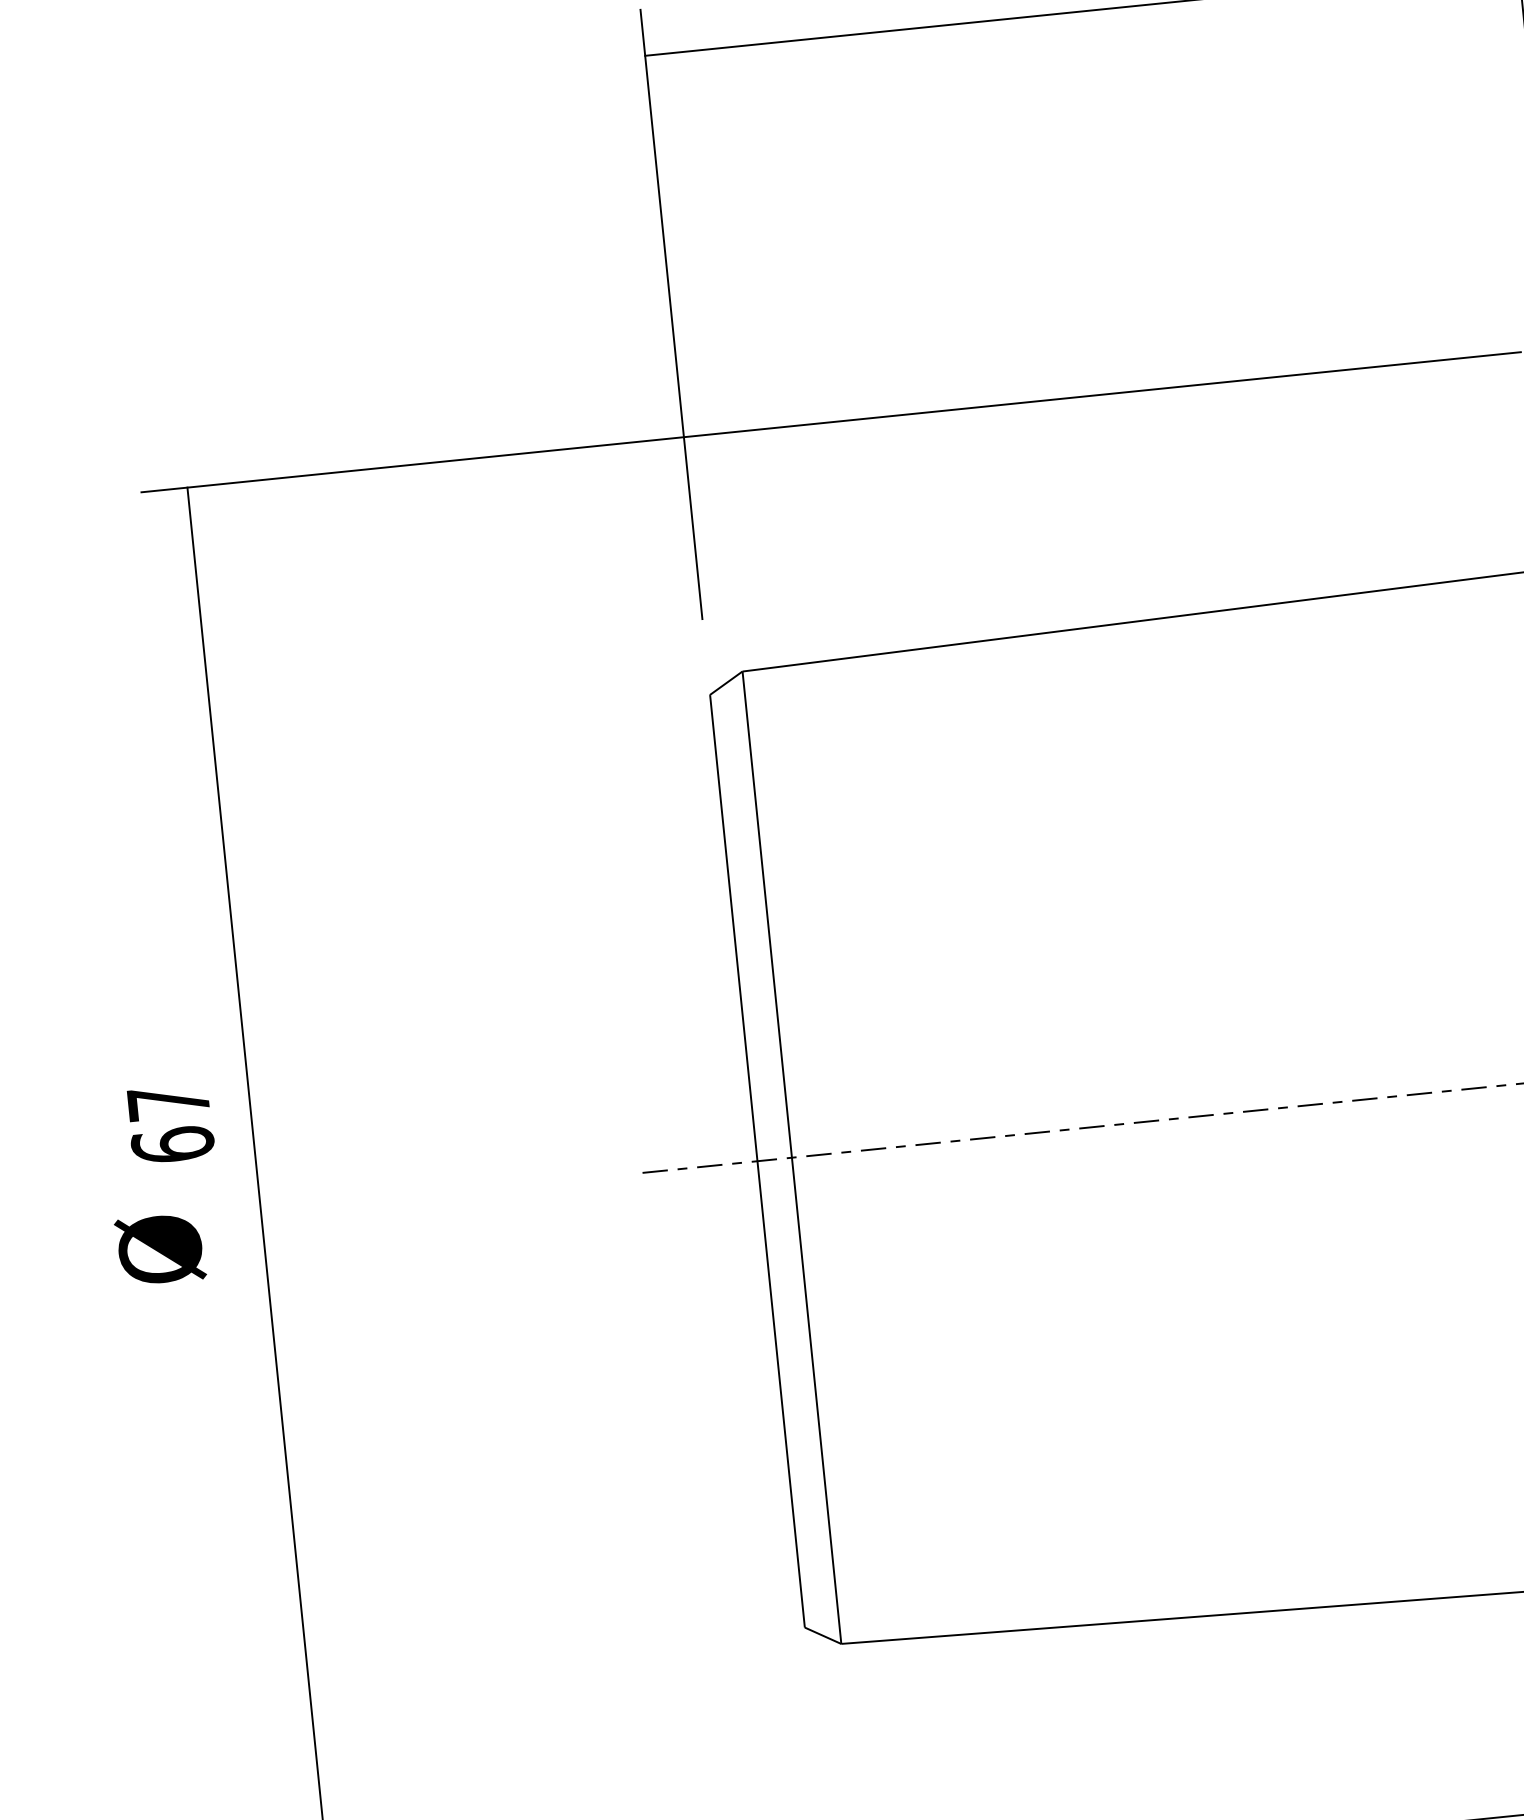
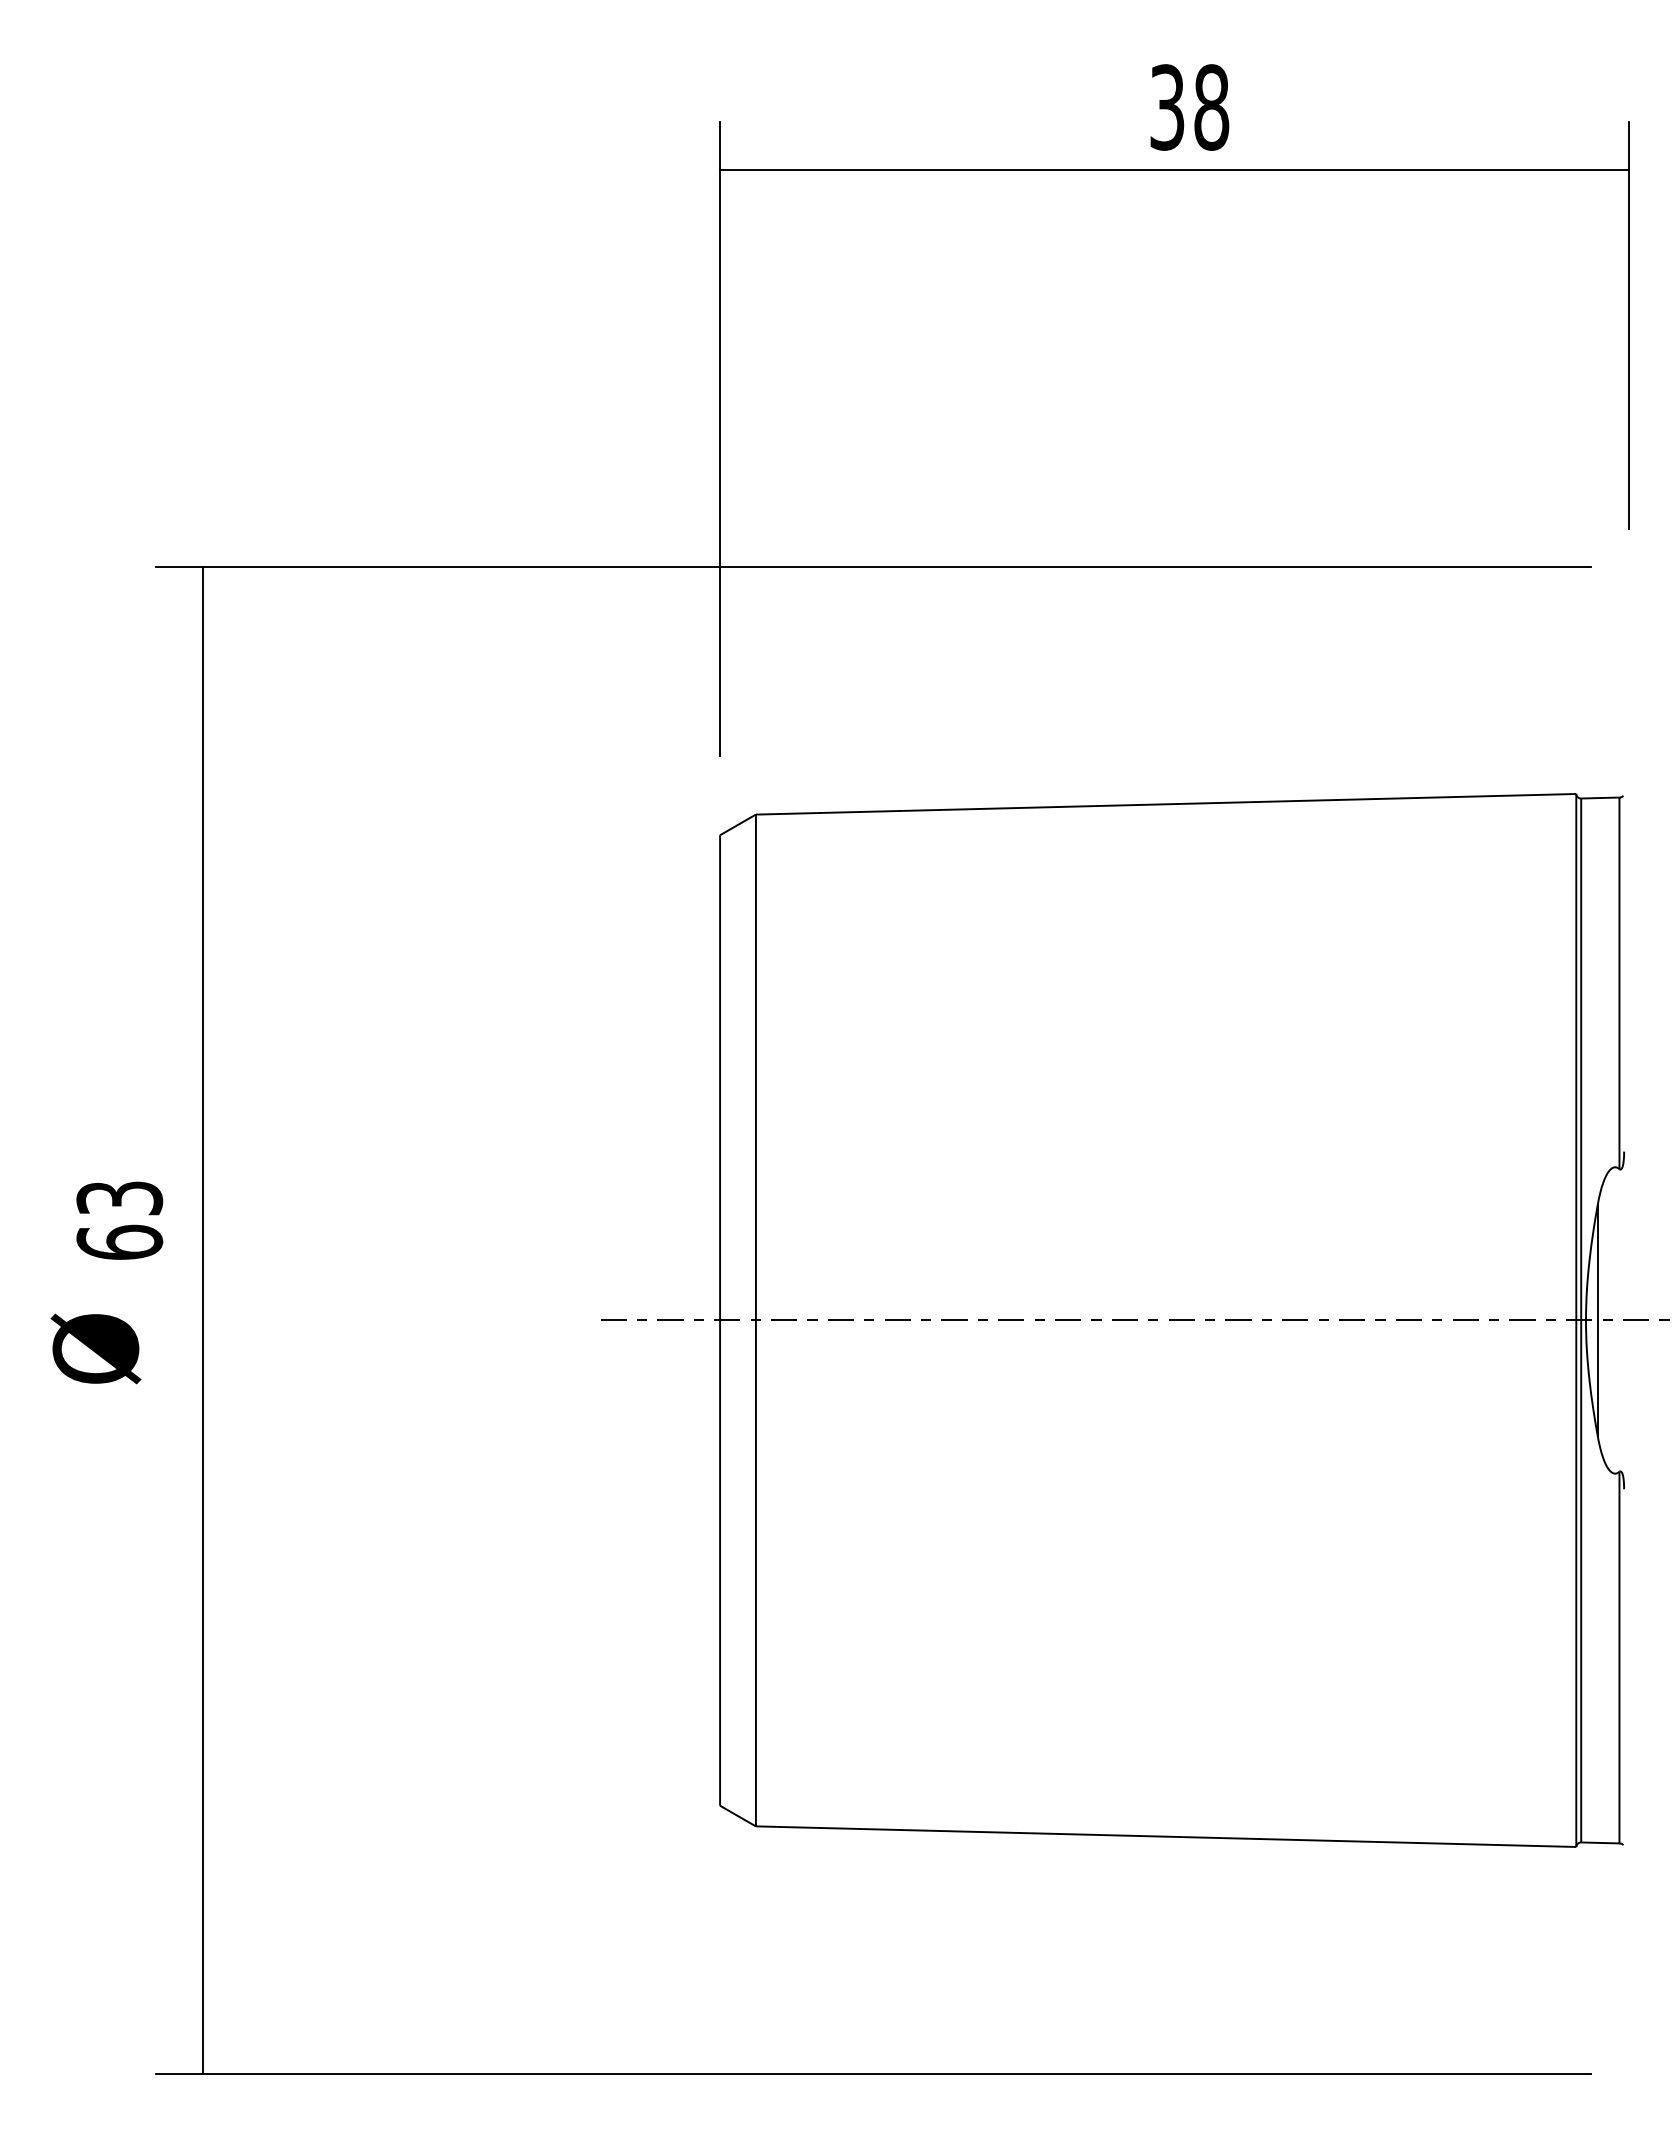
text: (168, 1102) -> (119, 1198), 67 -> 63

